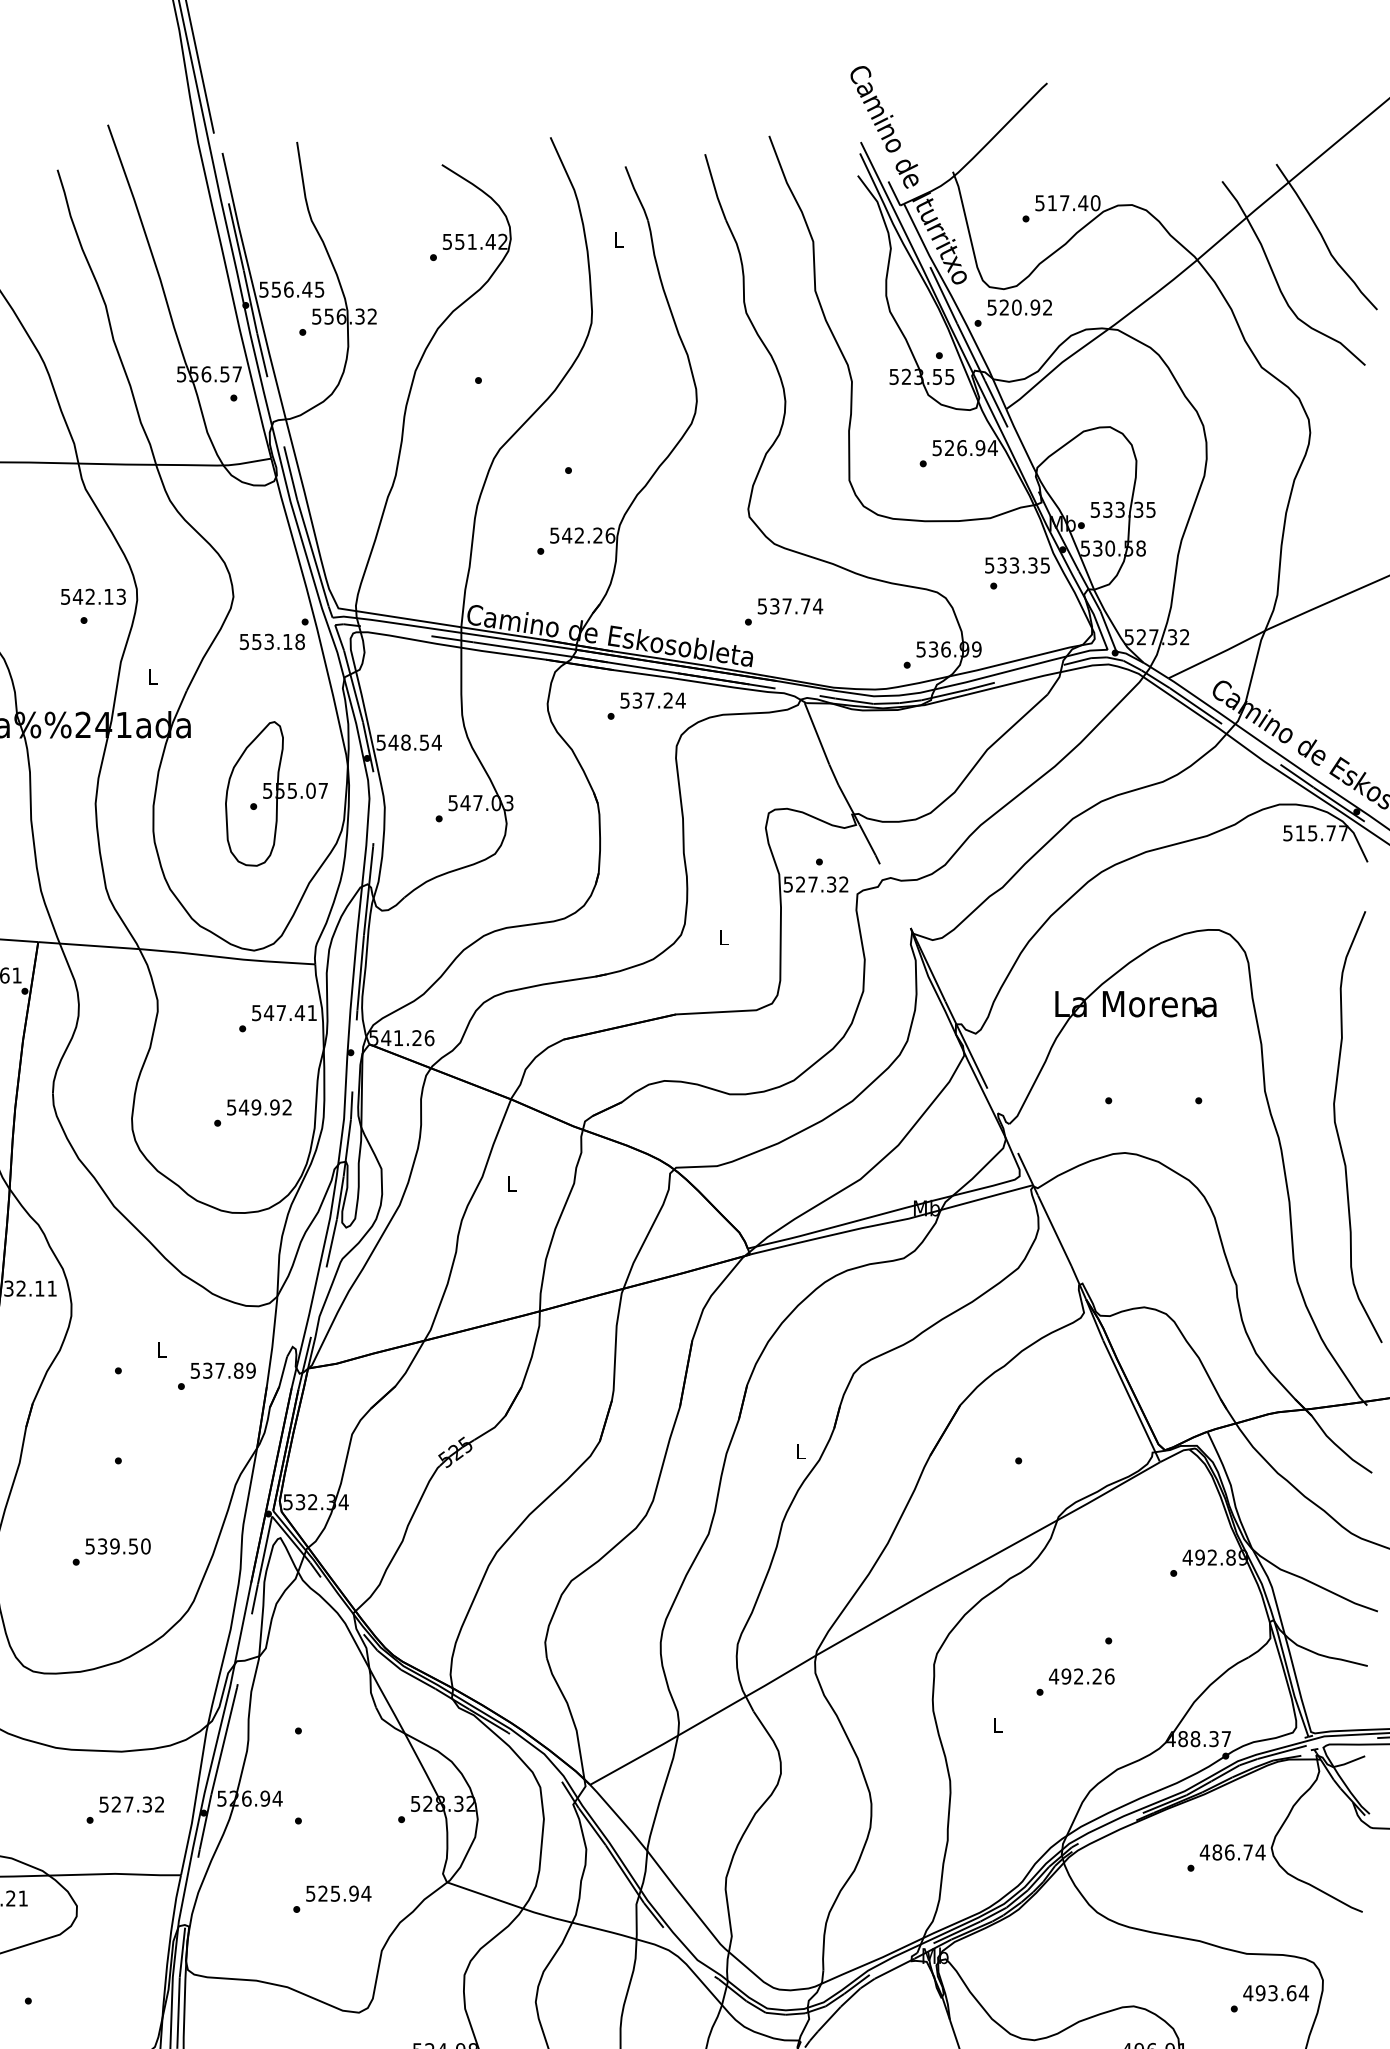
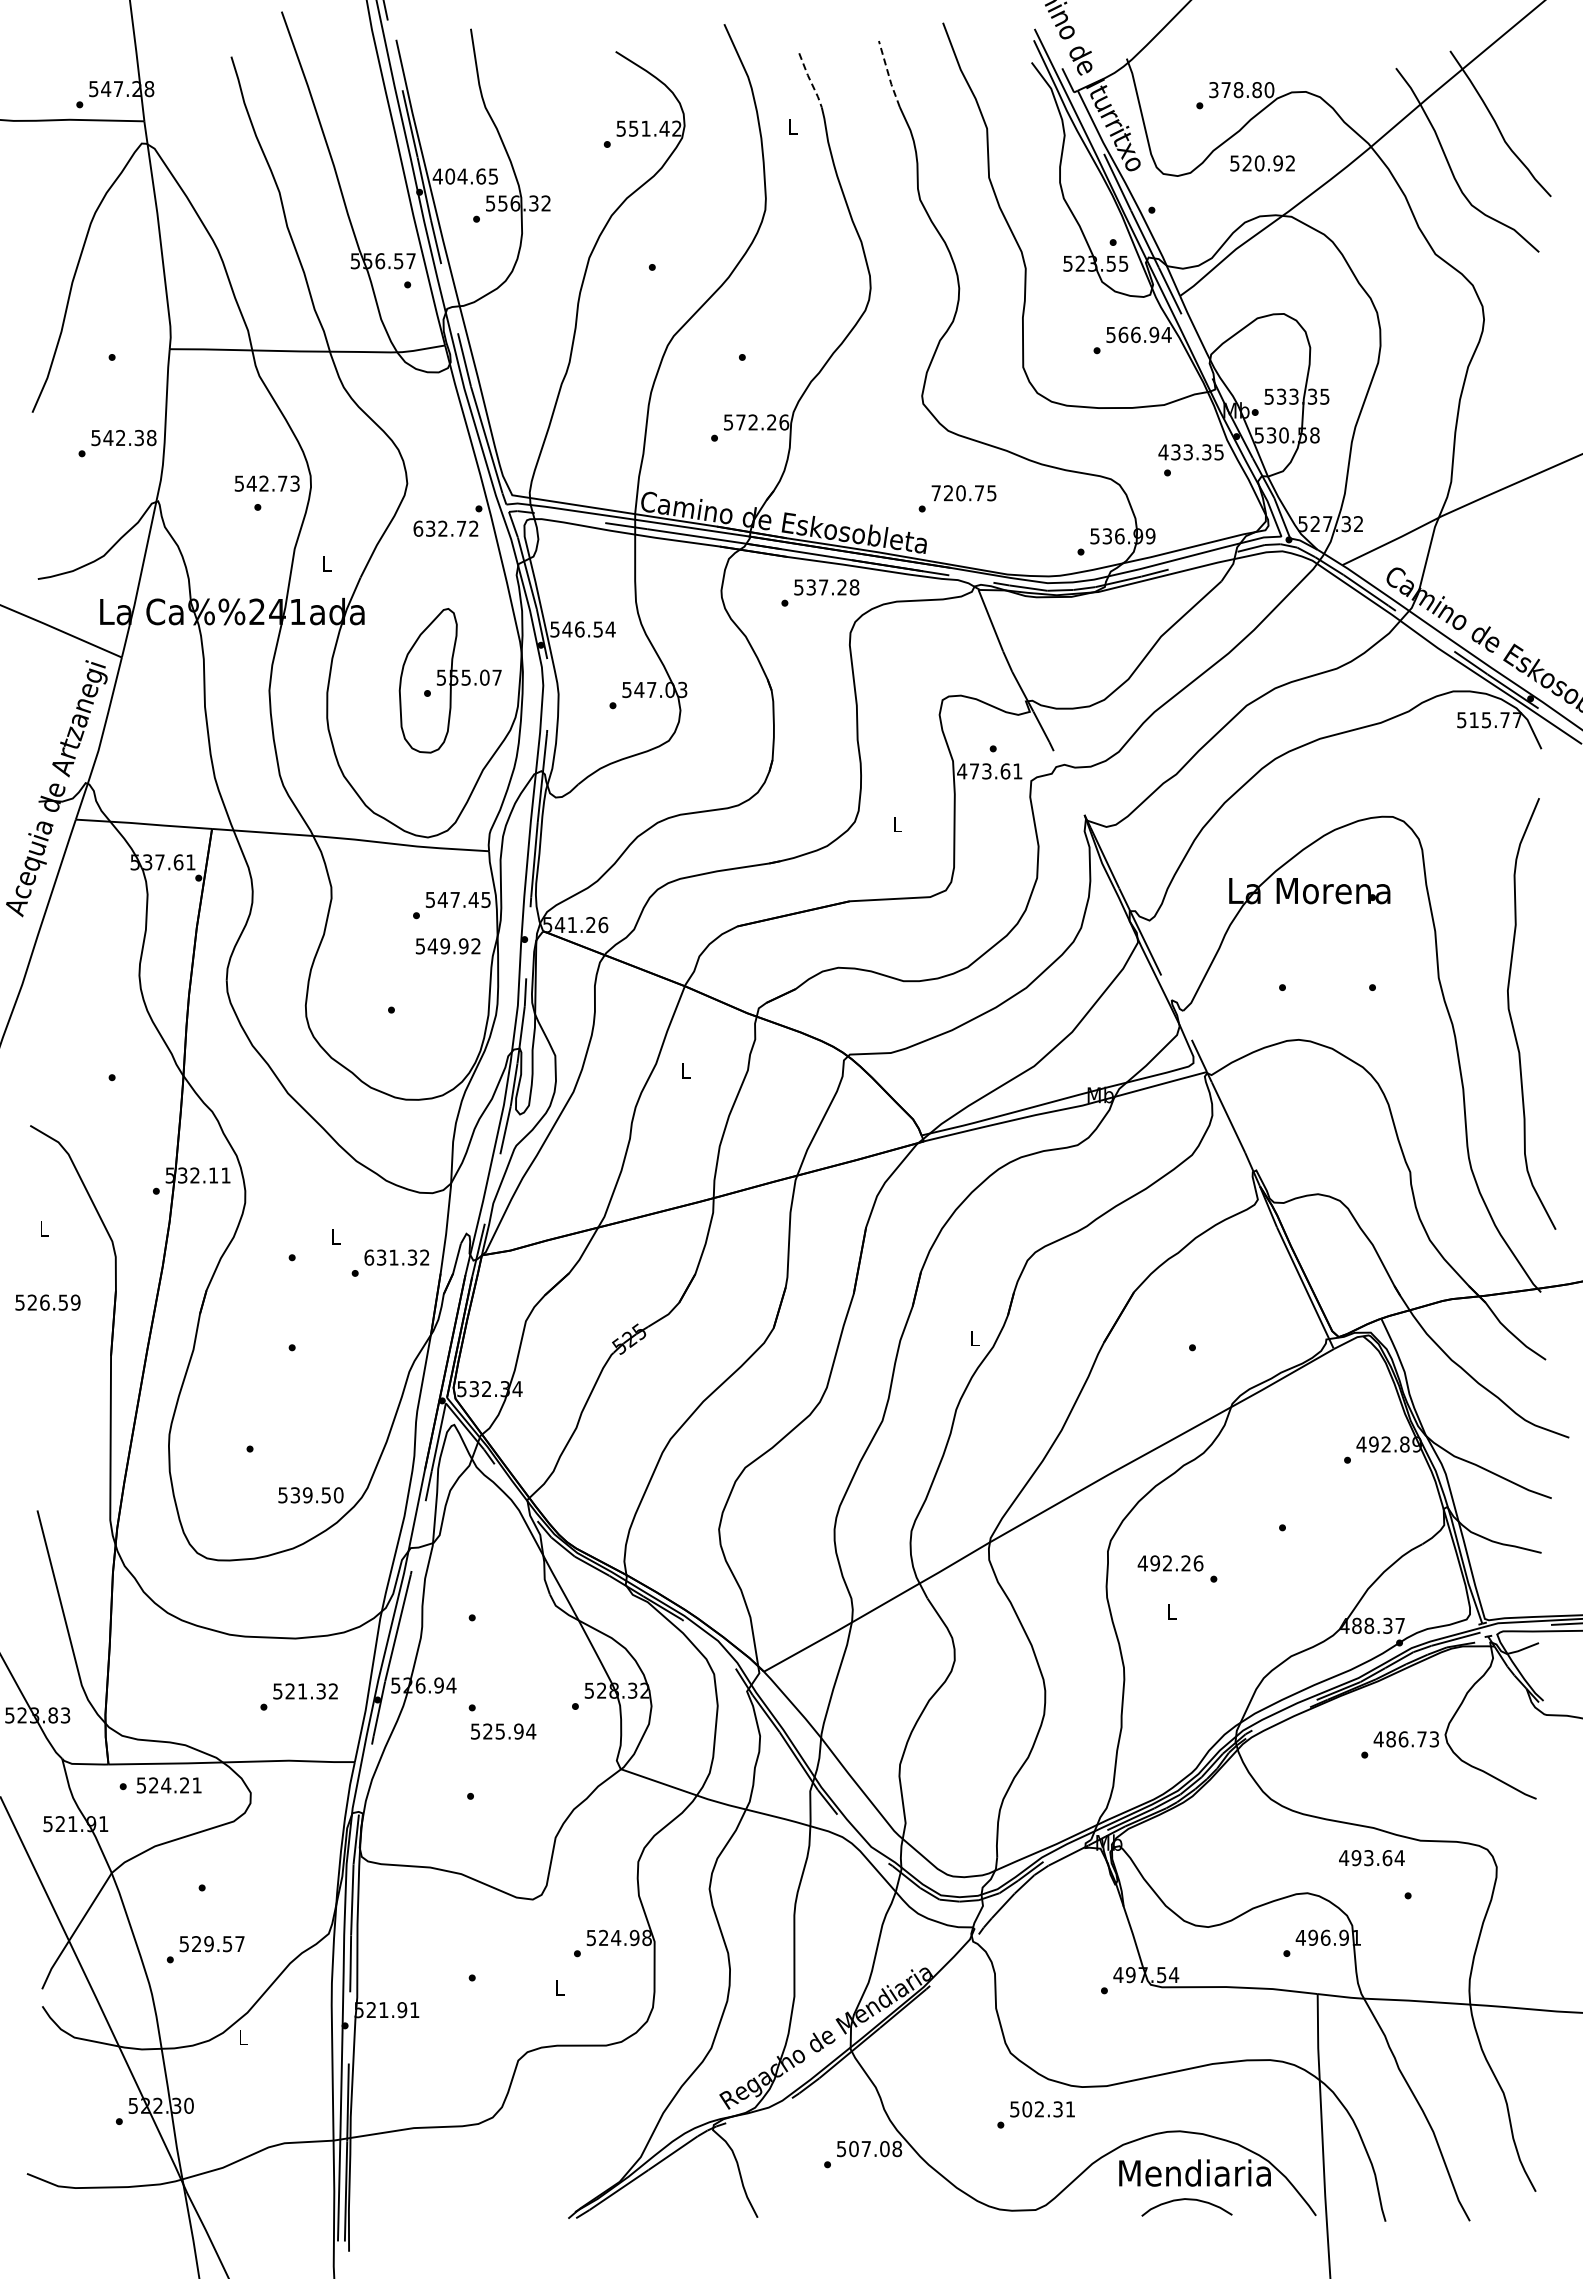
line: (714, 187) -> (888, 74), solid -> dashed
line: (636, 193) -> (810, 80), solid -> dashed
text: (1061, 203) -> (1235, 90), 517.40 -> 378.80
text: (285, 289) -> (459, 176), 556.45 -> 404.65
text: (1019, 307) -> (1262, 163), moved
text: (949, 447) -> (1123, 334), 526.94 -> 566.94
text: (566, 535) -> (740, 422), 542.26 -> 572.26
text: (989, 565) -> (1163, 452), 533.35 -> 433.35
text: (108, 596) -> (282, 483), 542.13 -> 542.73
text: (789, 606) -> (963, 493), 537.74 -> 720.75
text: (271, 641) -> (445, 528), 553.18 -> 632.72
text: (680, 700) -> (854, 587), 537.24 -> 537.28
text: (405, 742) -> (579, 629), 548.54 -> 546.54
text: (815, 884) -> (989, 771), 527.32 -> 473.61
text: (311, 1013) -> (485, 900), 547.41 -> 547.45
text: (258, 1107) -> (447, 946), moved
text: (222, 1370) -> (396, 1257), 537.89 -> 631.32
text: (117, 1546) -> (310, 1495), moved
text: (1081, 1676) -> (1170, 1563), moved
text: (128, 1804) -> (302, 1691), 527.32 -> 521.32
text: (1260, 1852) -> (1434, 1739), 486.74 -> 486.73
text: (338, 1893) -> (503, 1731), moved
text: (1275, 1993) -> (1371, 1858), moved

